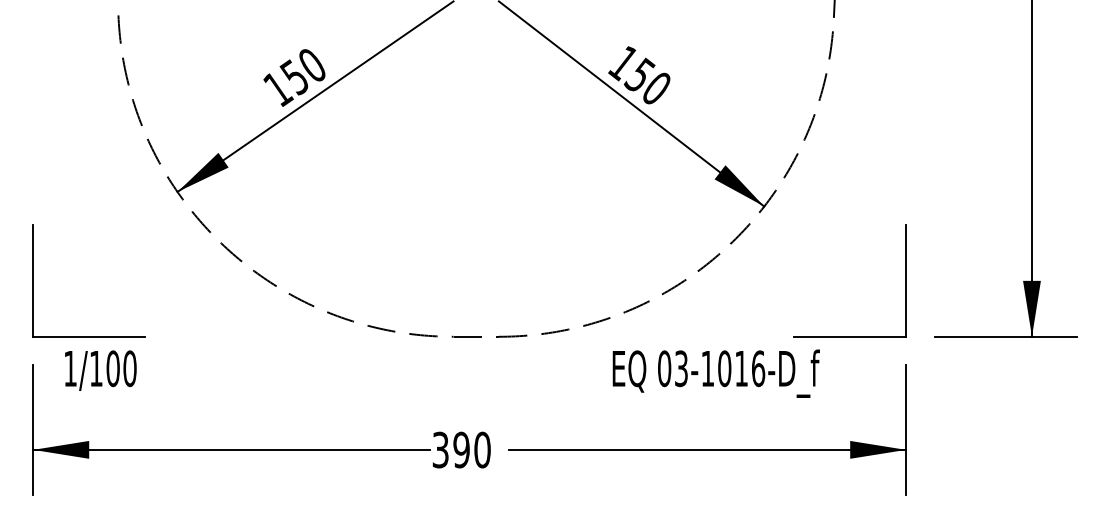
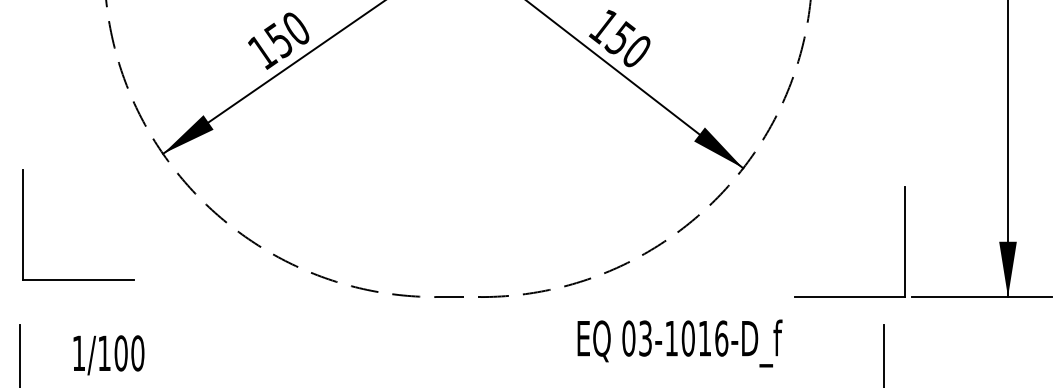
part: (33, 280) -> (23, 224), moved
part: (905, 280) -> (904, 241), moved
text: (100, 370) -> (108, 355), moved
text: (715, 373) -> (679, 343), moved

